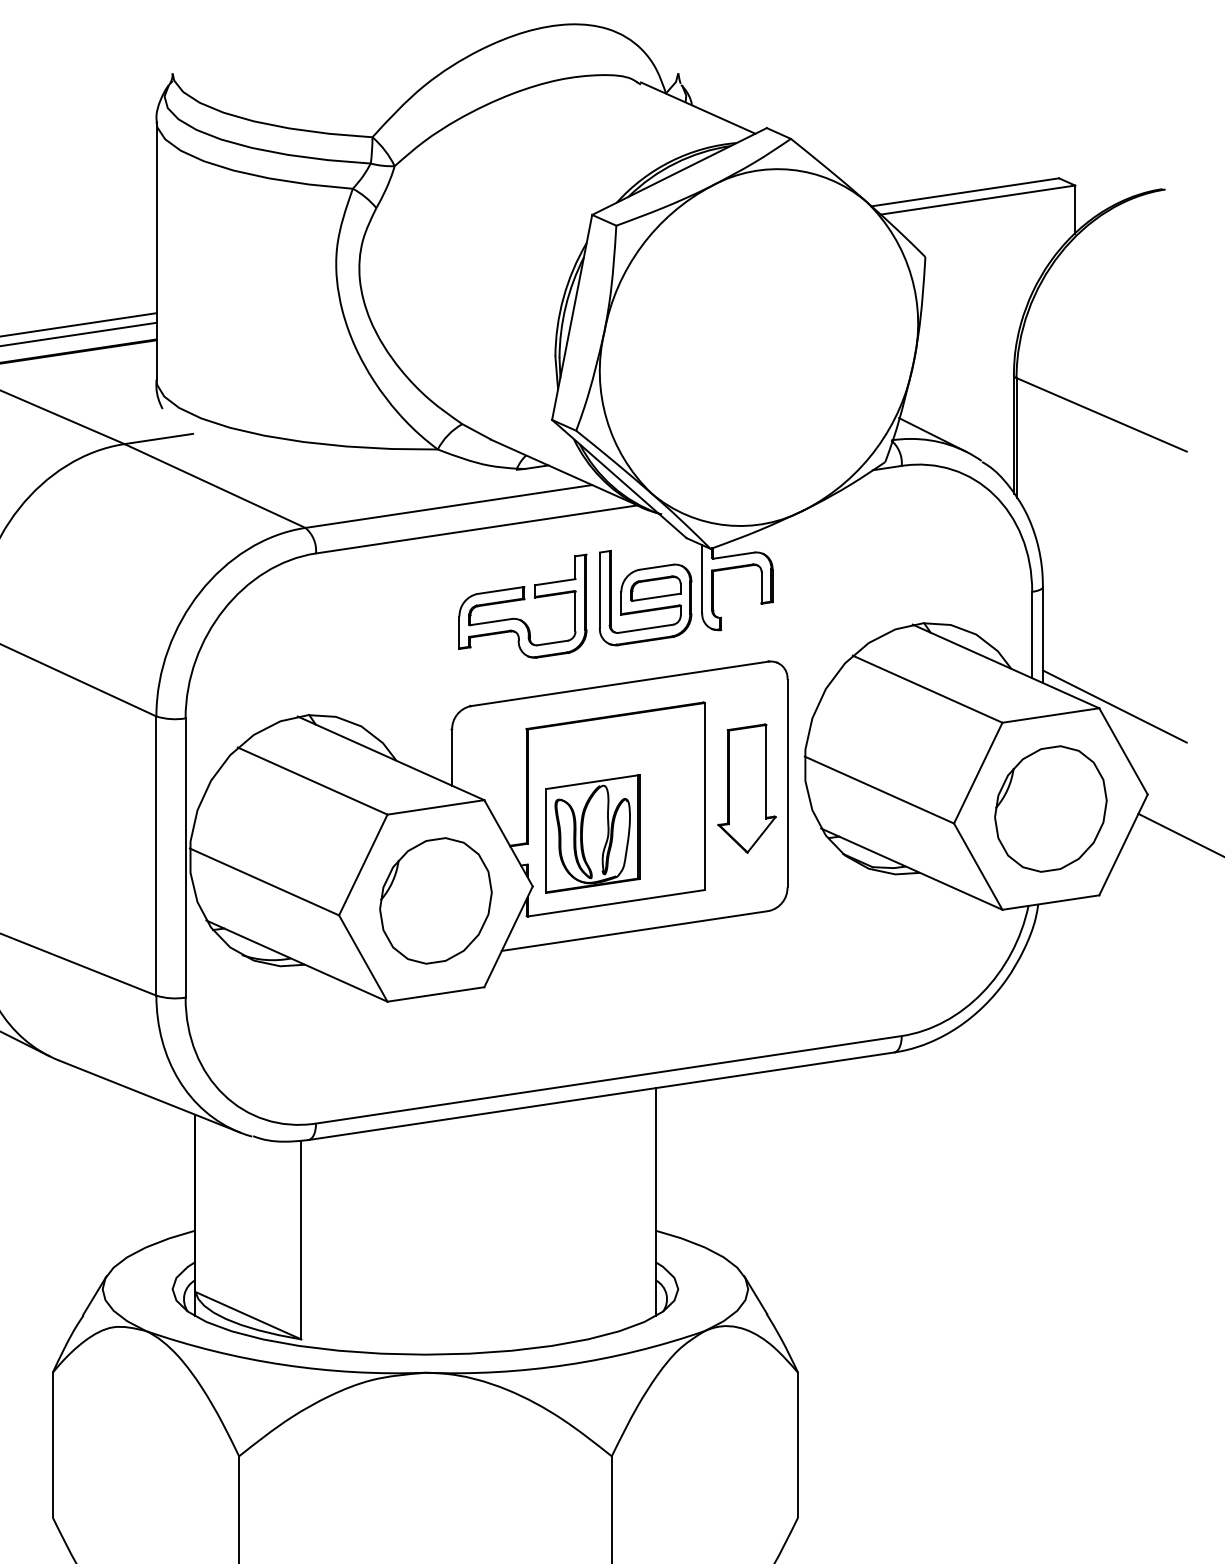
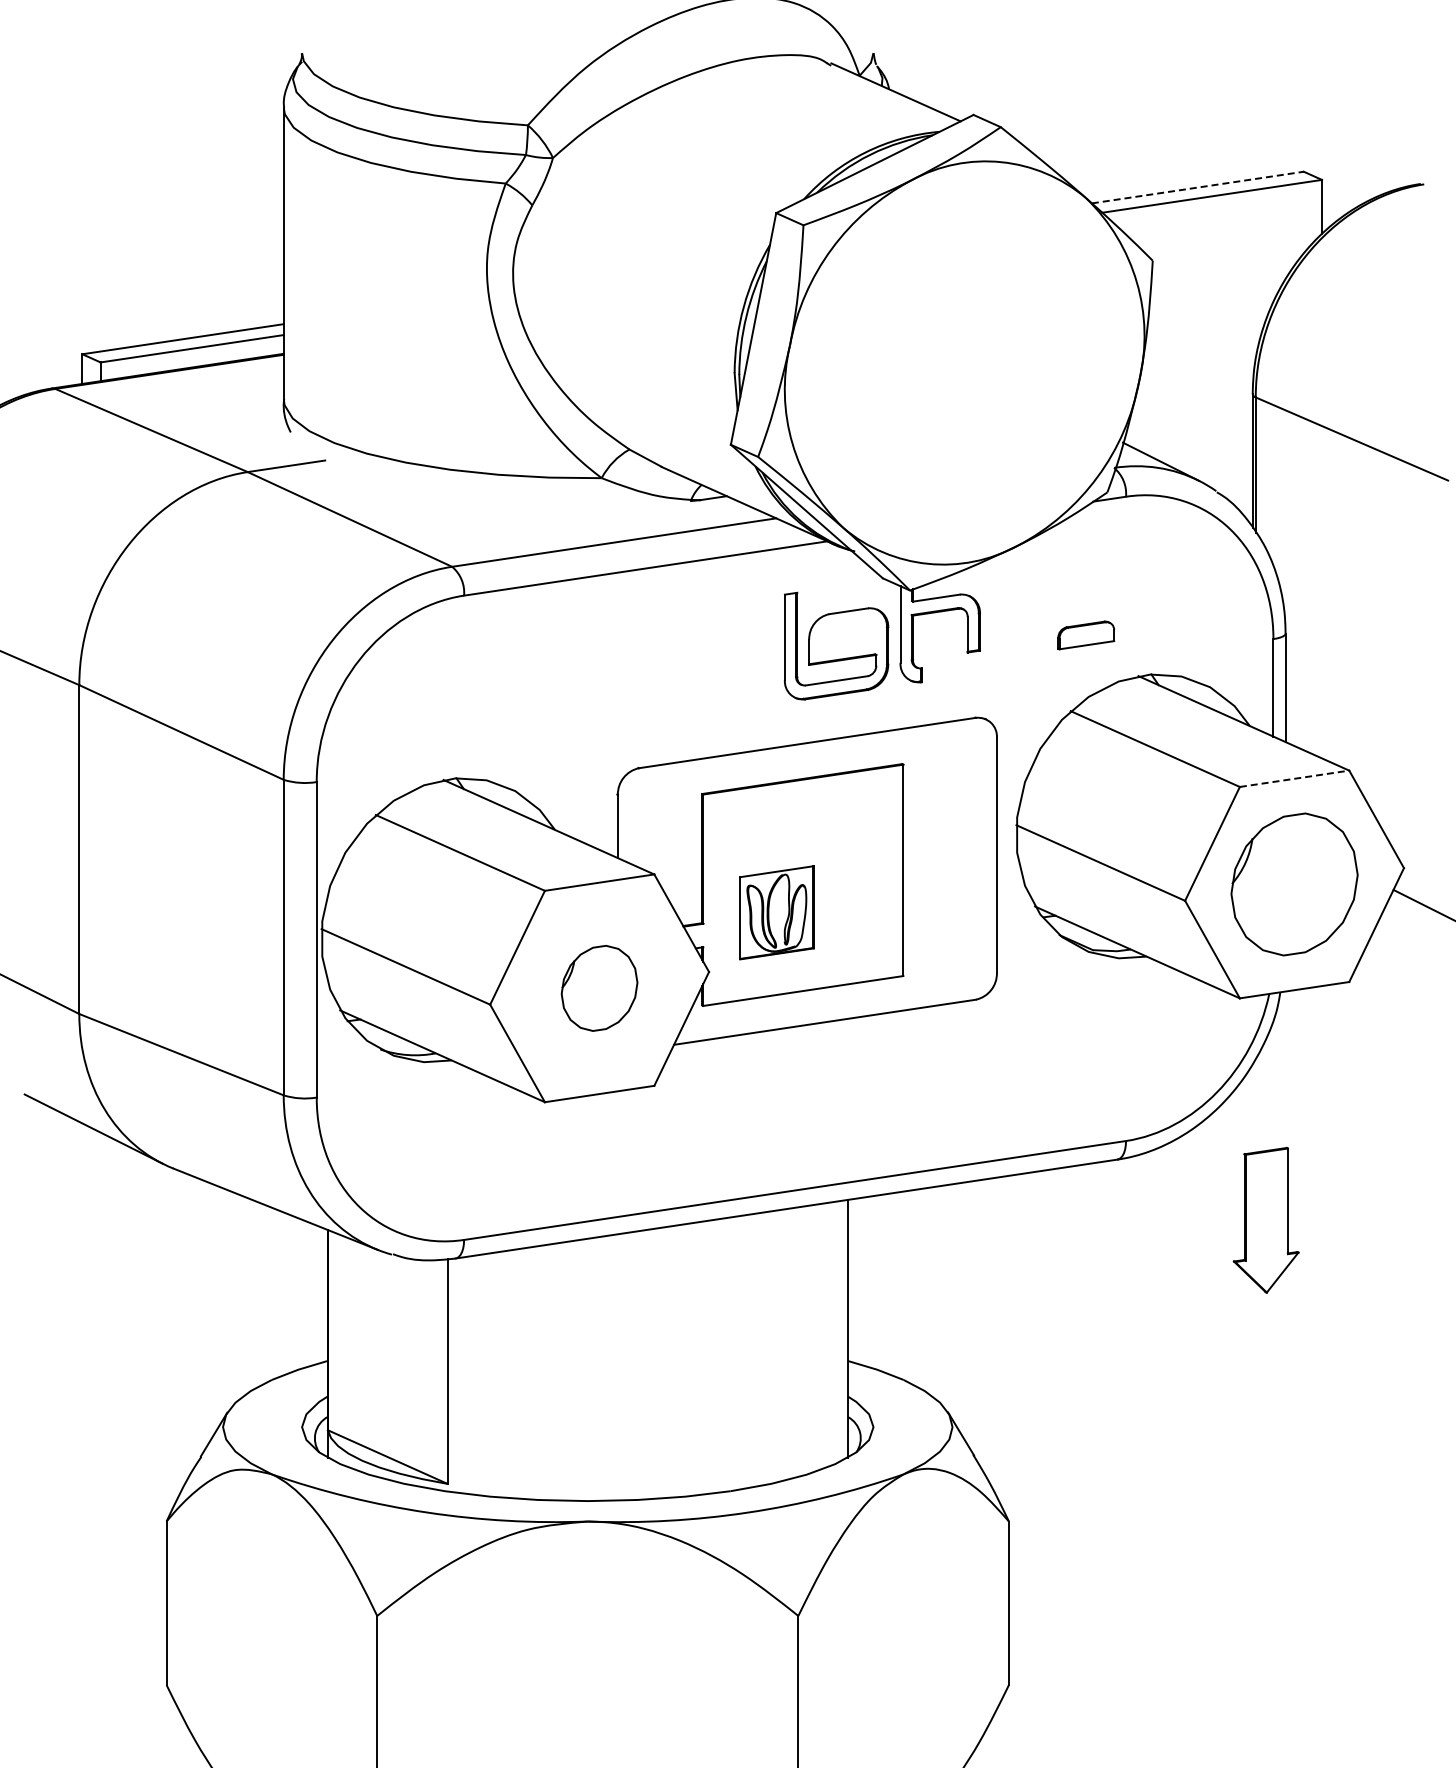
line: (965, 192) -> (1198, 187), solid -> dashed
part: (656, 588) -> (1086, 635), moved
part: (522, 600) -> (697, 648), removed
line: (1114, 706) -> (1366, 768), removed
line: (1051, 715) -> (1295, 778), solid -> dashed
part: (746, 787) -> (1265, 1219), moved
part: (592, 833) -> (776, 912), size x0.7
part: (435, 901) -> (599, 988), size x0.6

